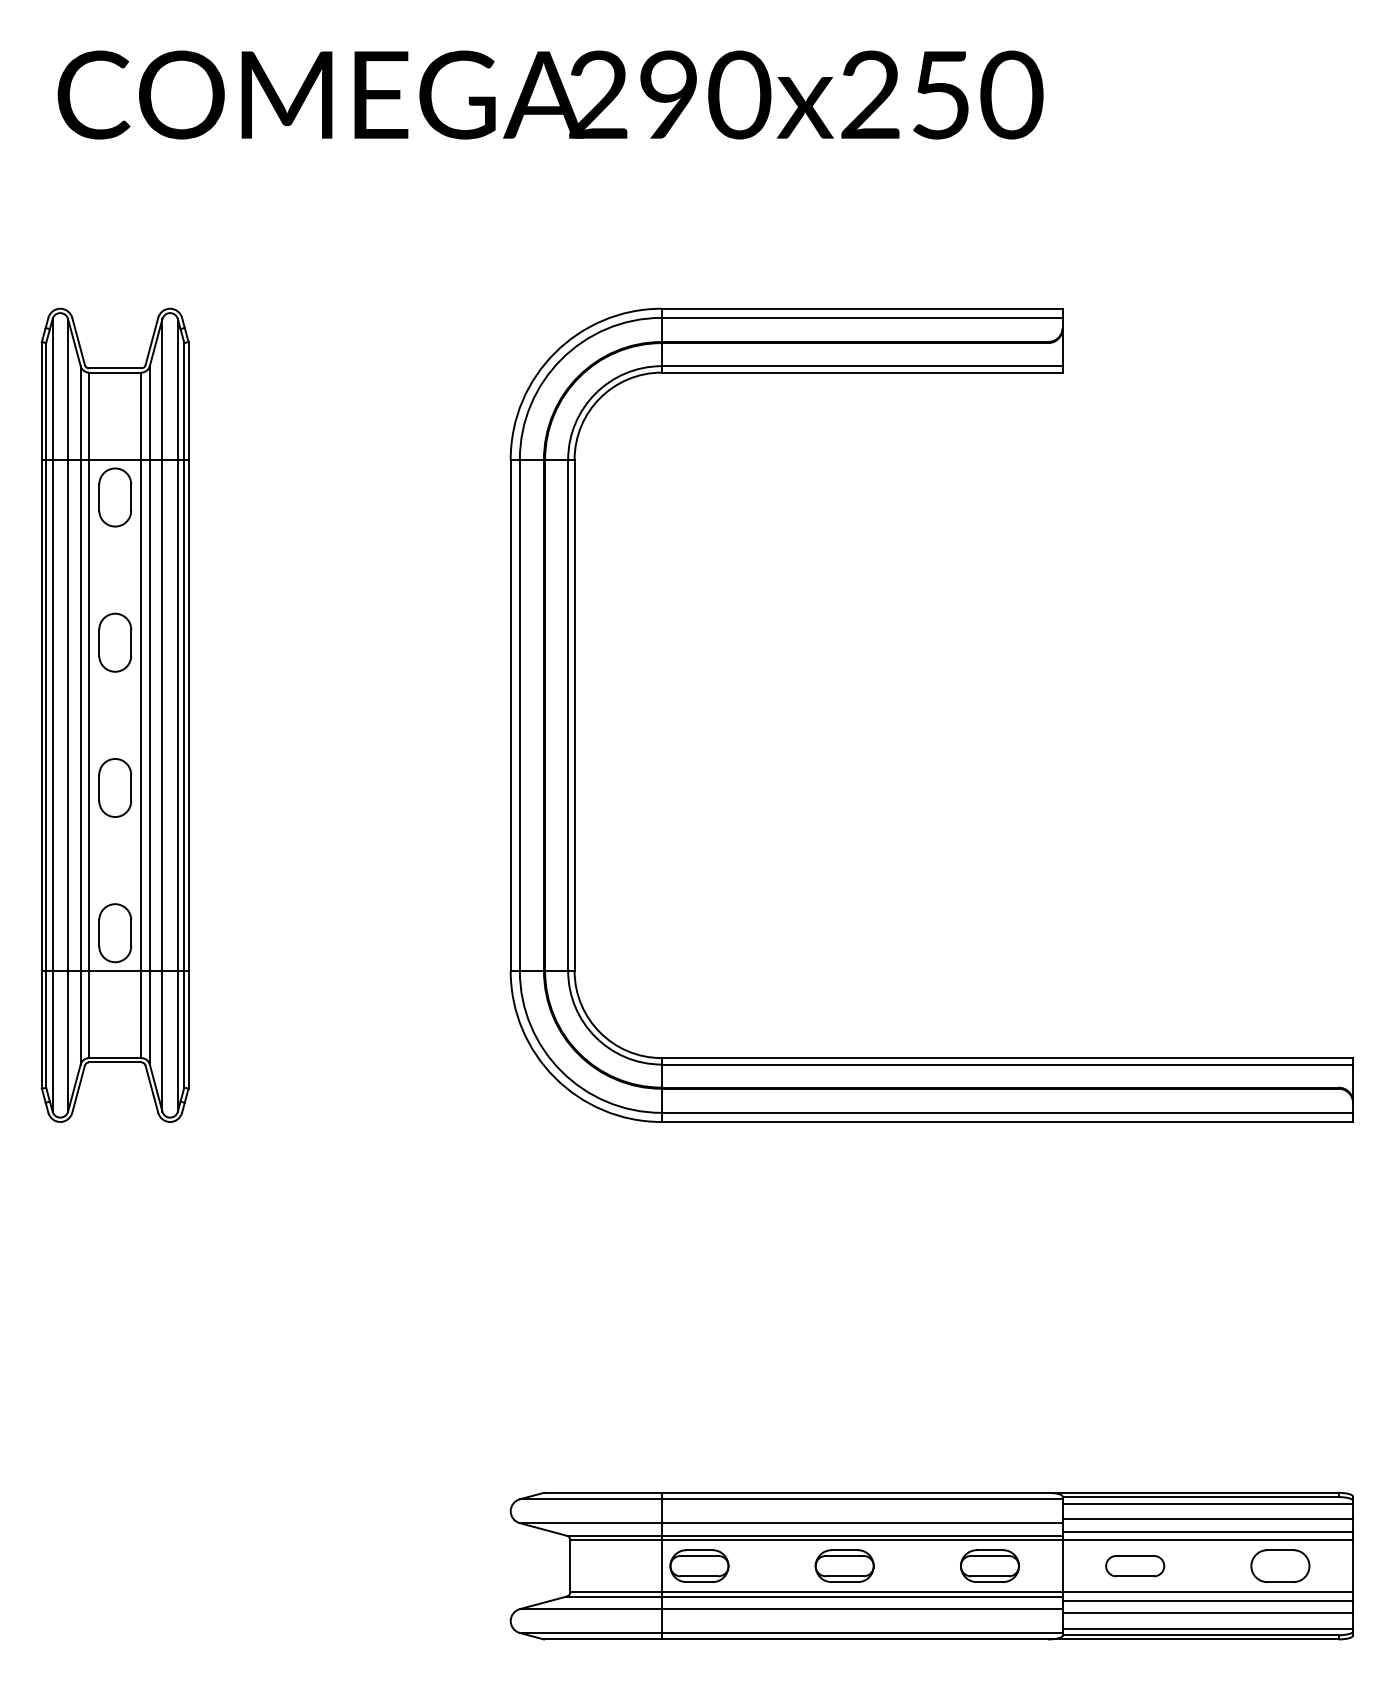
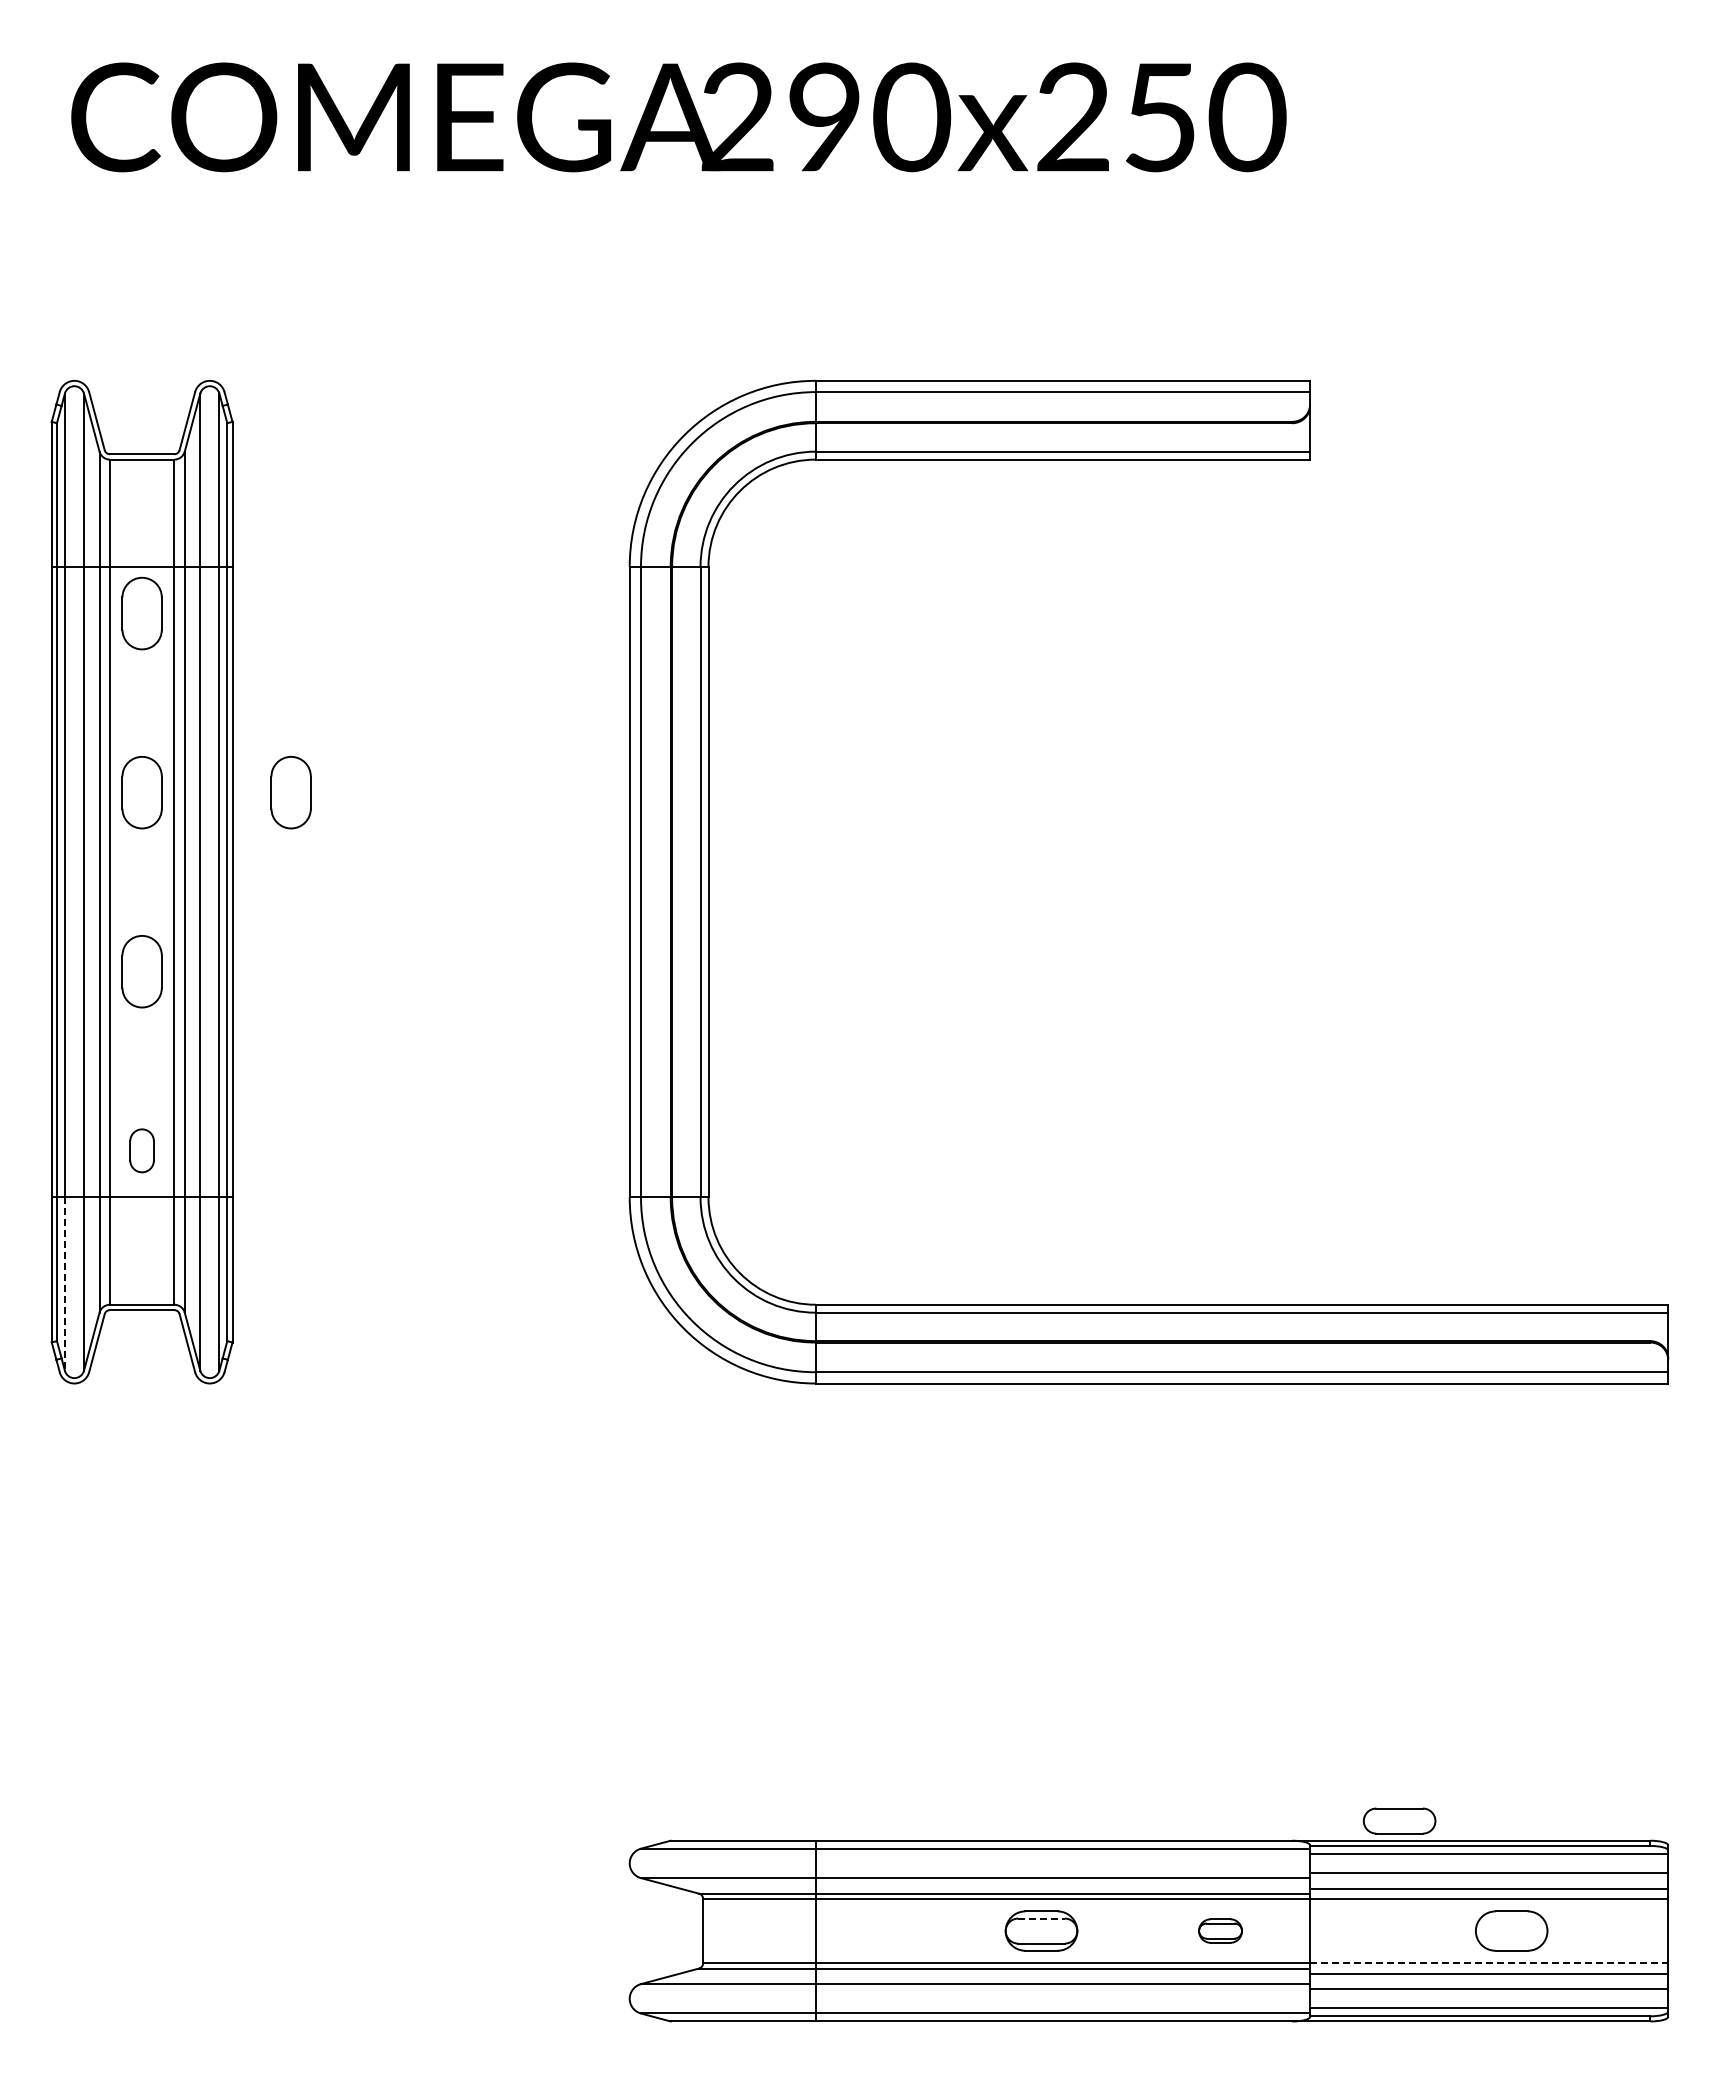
part: (235, 642) -> (290, 792), added
part: (114, 933) -> (141, 1150), size x0.6
line: (52, 1041) -> (64, 1284), solid -> dashed
line: (845, 1555) -> (1042, 1918), solid -> dashed
part: (699, 1565) -> (862, 1930), removed
part: (989, 1565) -> (1220, 1930), size x0.6
part: (1135, 1565) -> (1399, 1820), moved
part: (1280, 1565) -> (1511, 1930), moved
line: (1208, 1592) -> (1489, 1963), solid -> dashed

